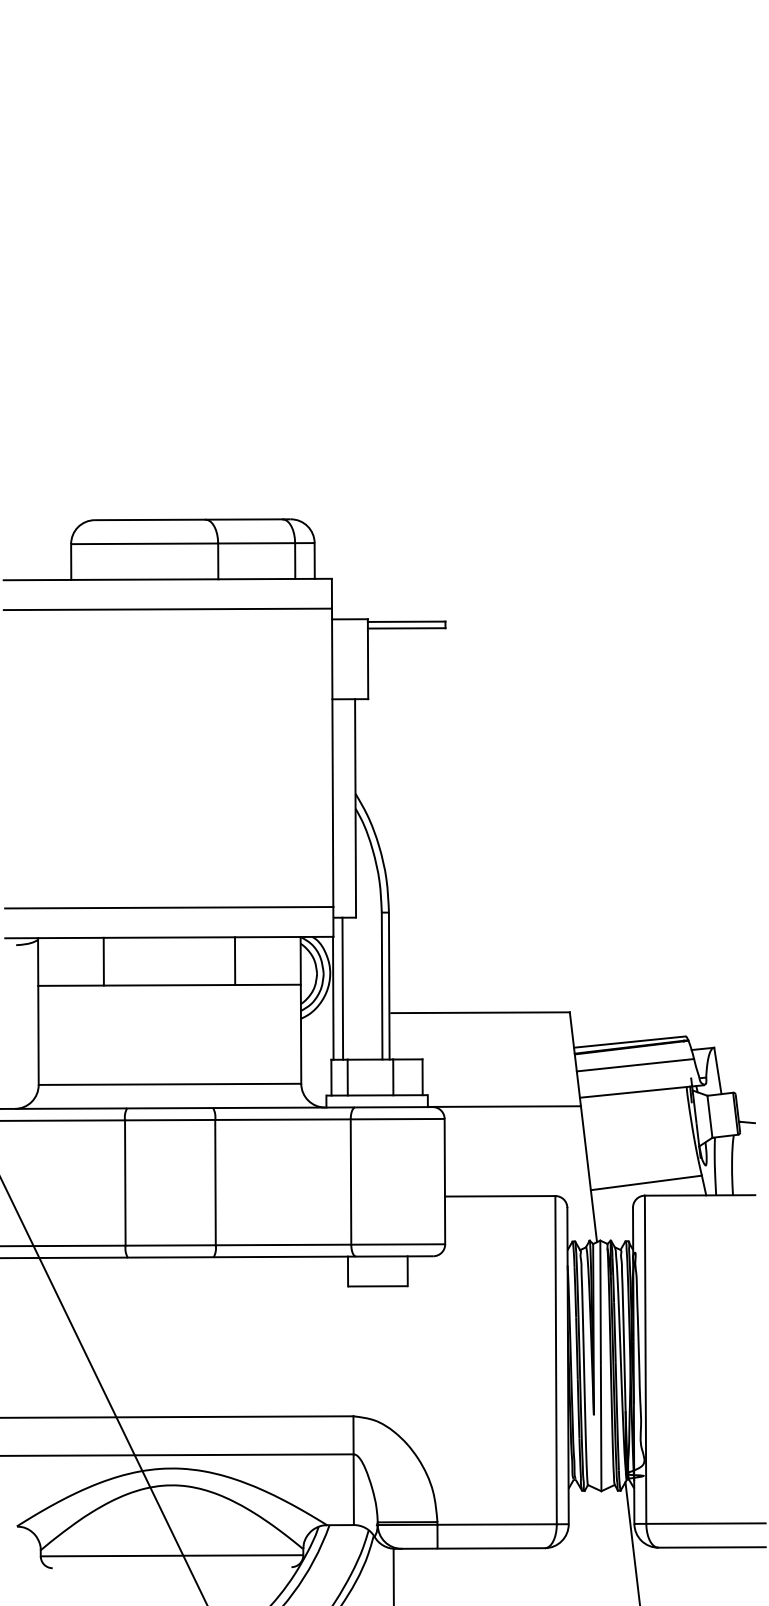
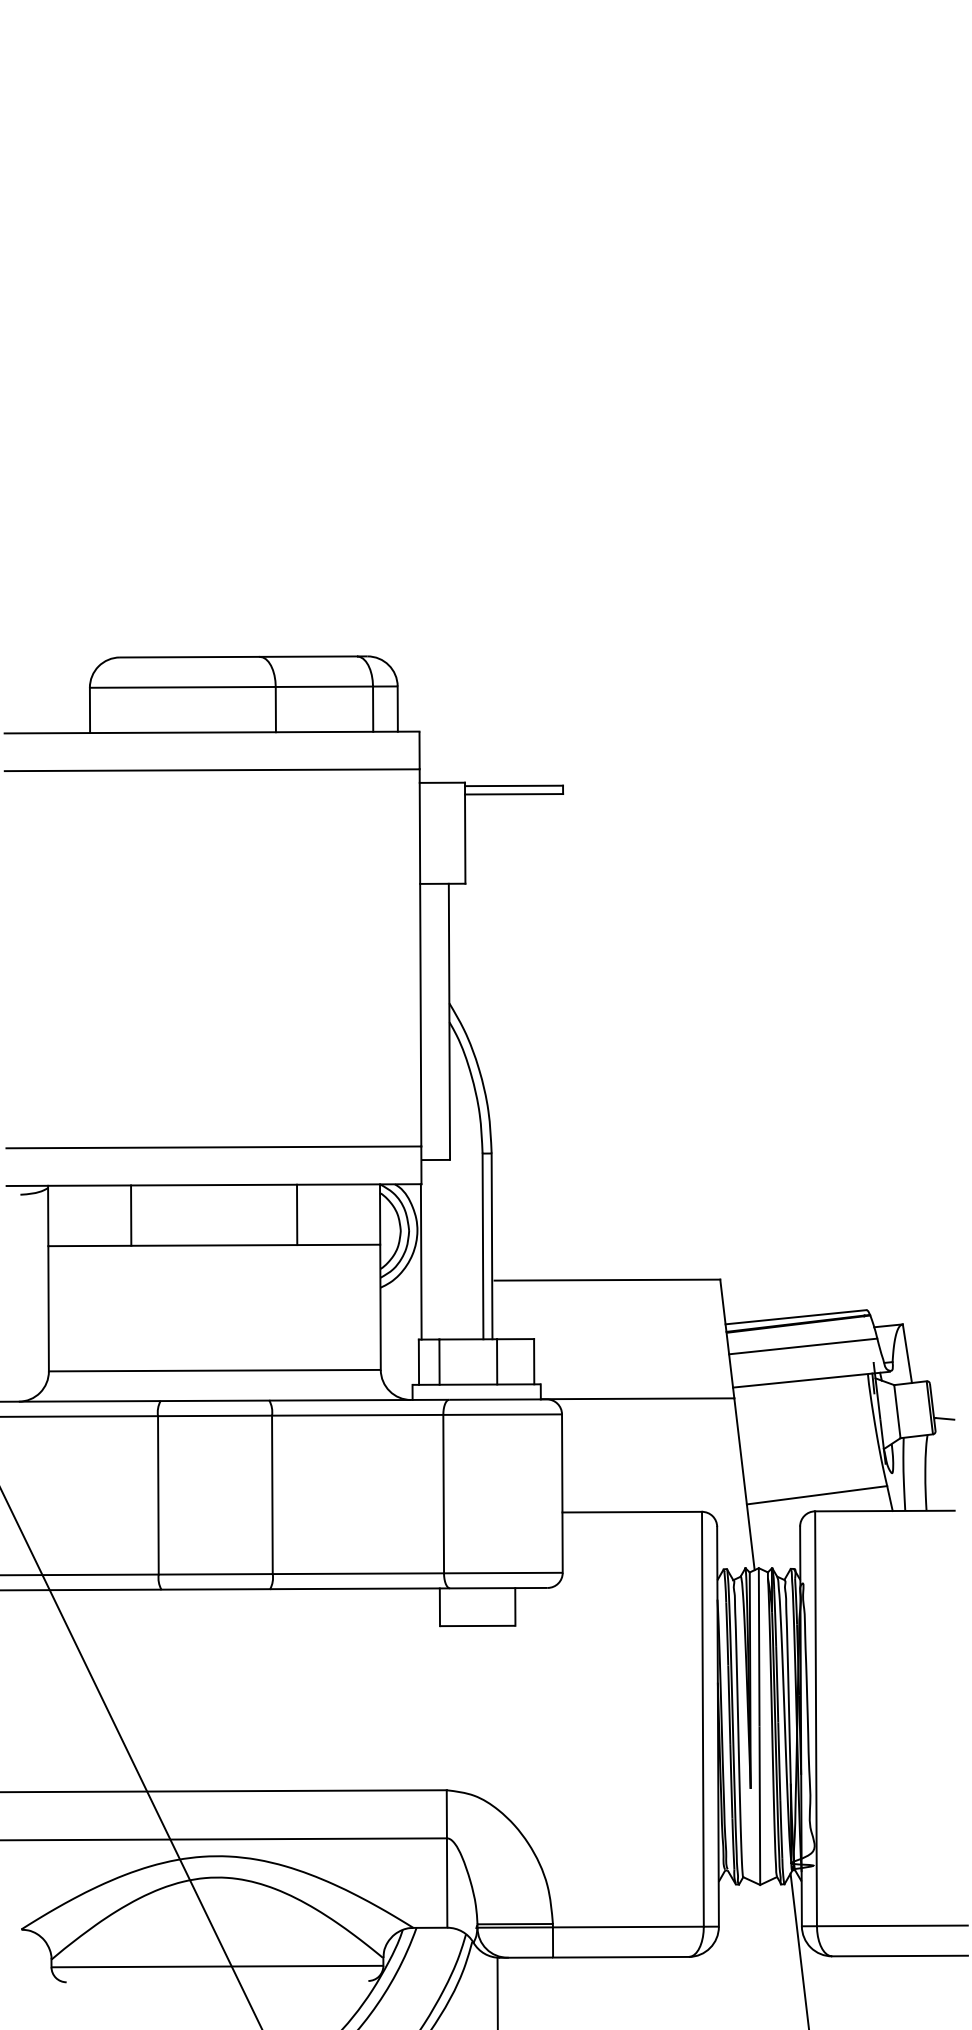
line: (342, 988) -> (432, 1249), removed

